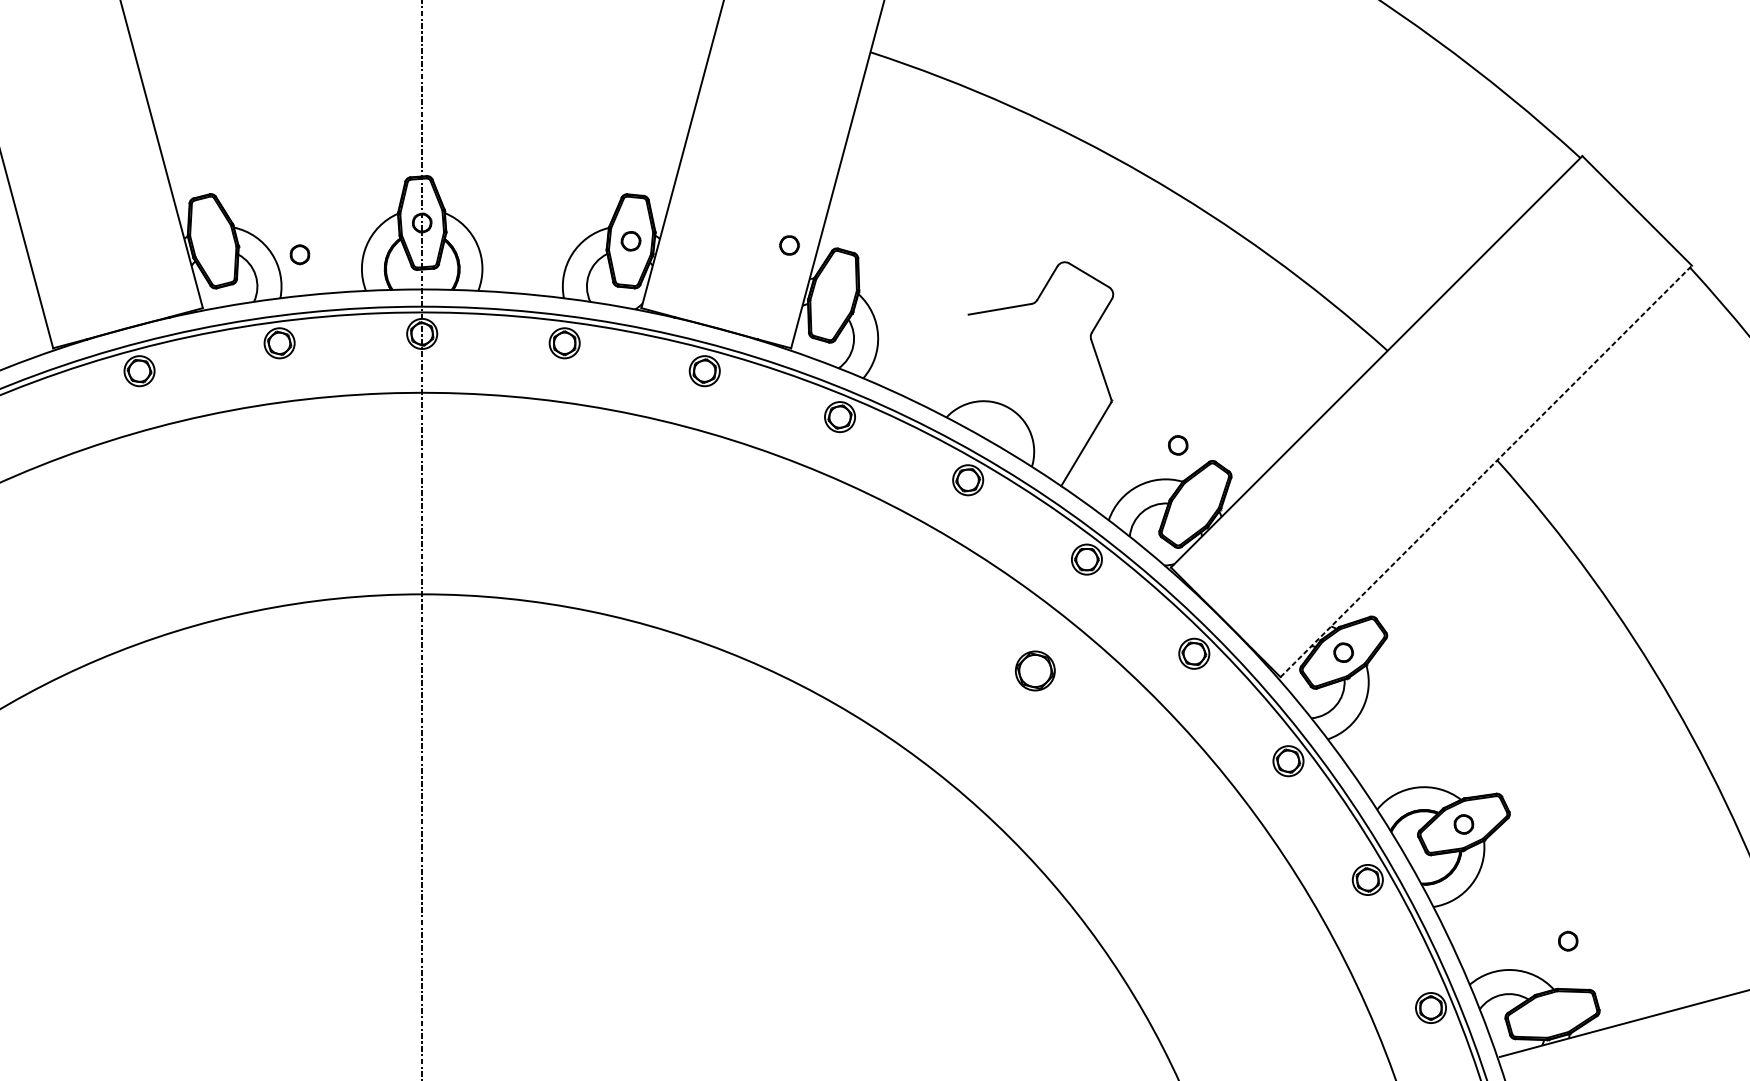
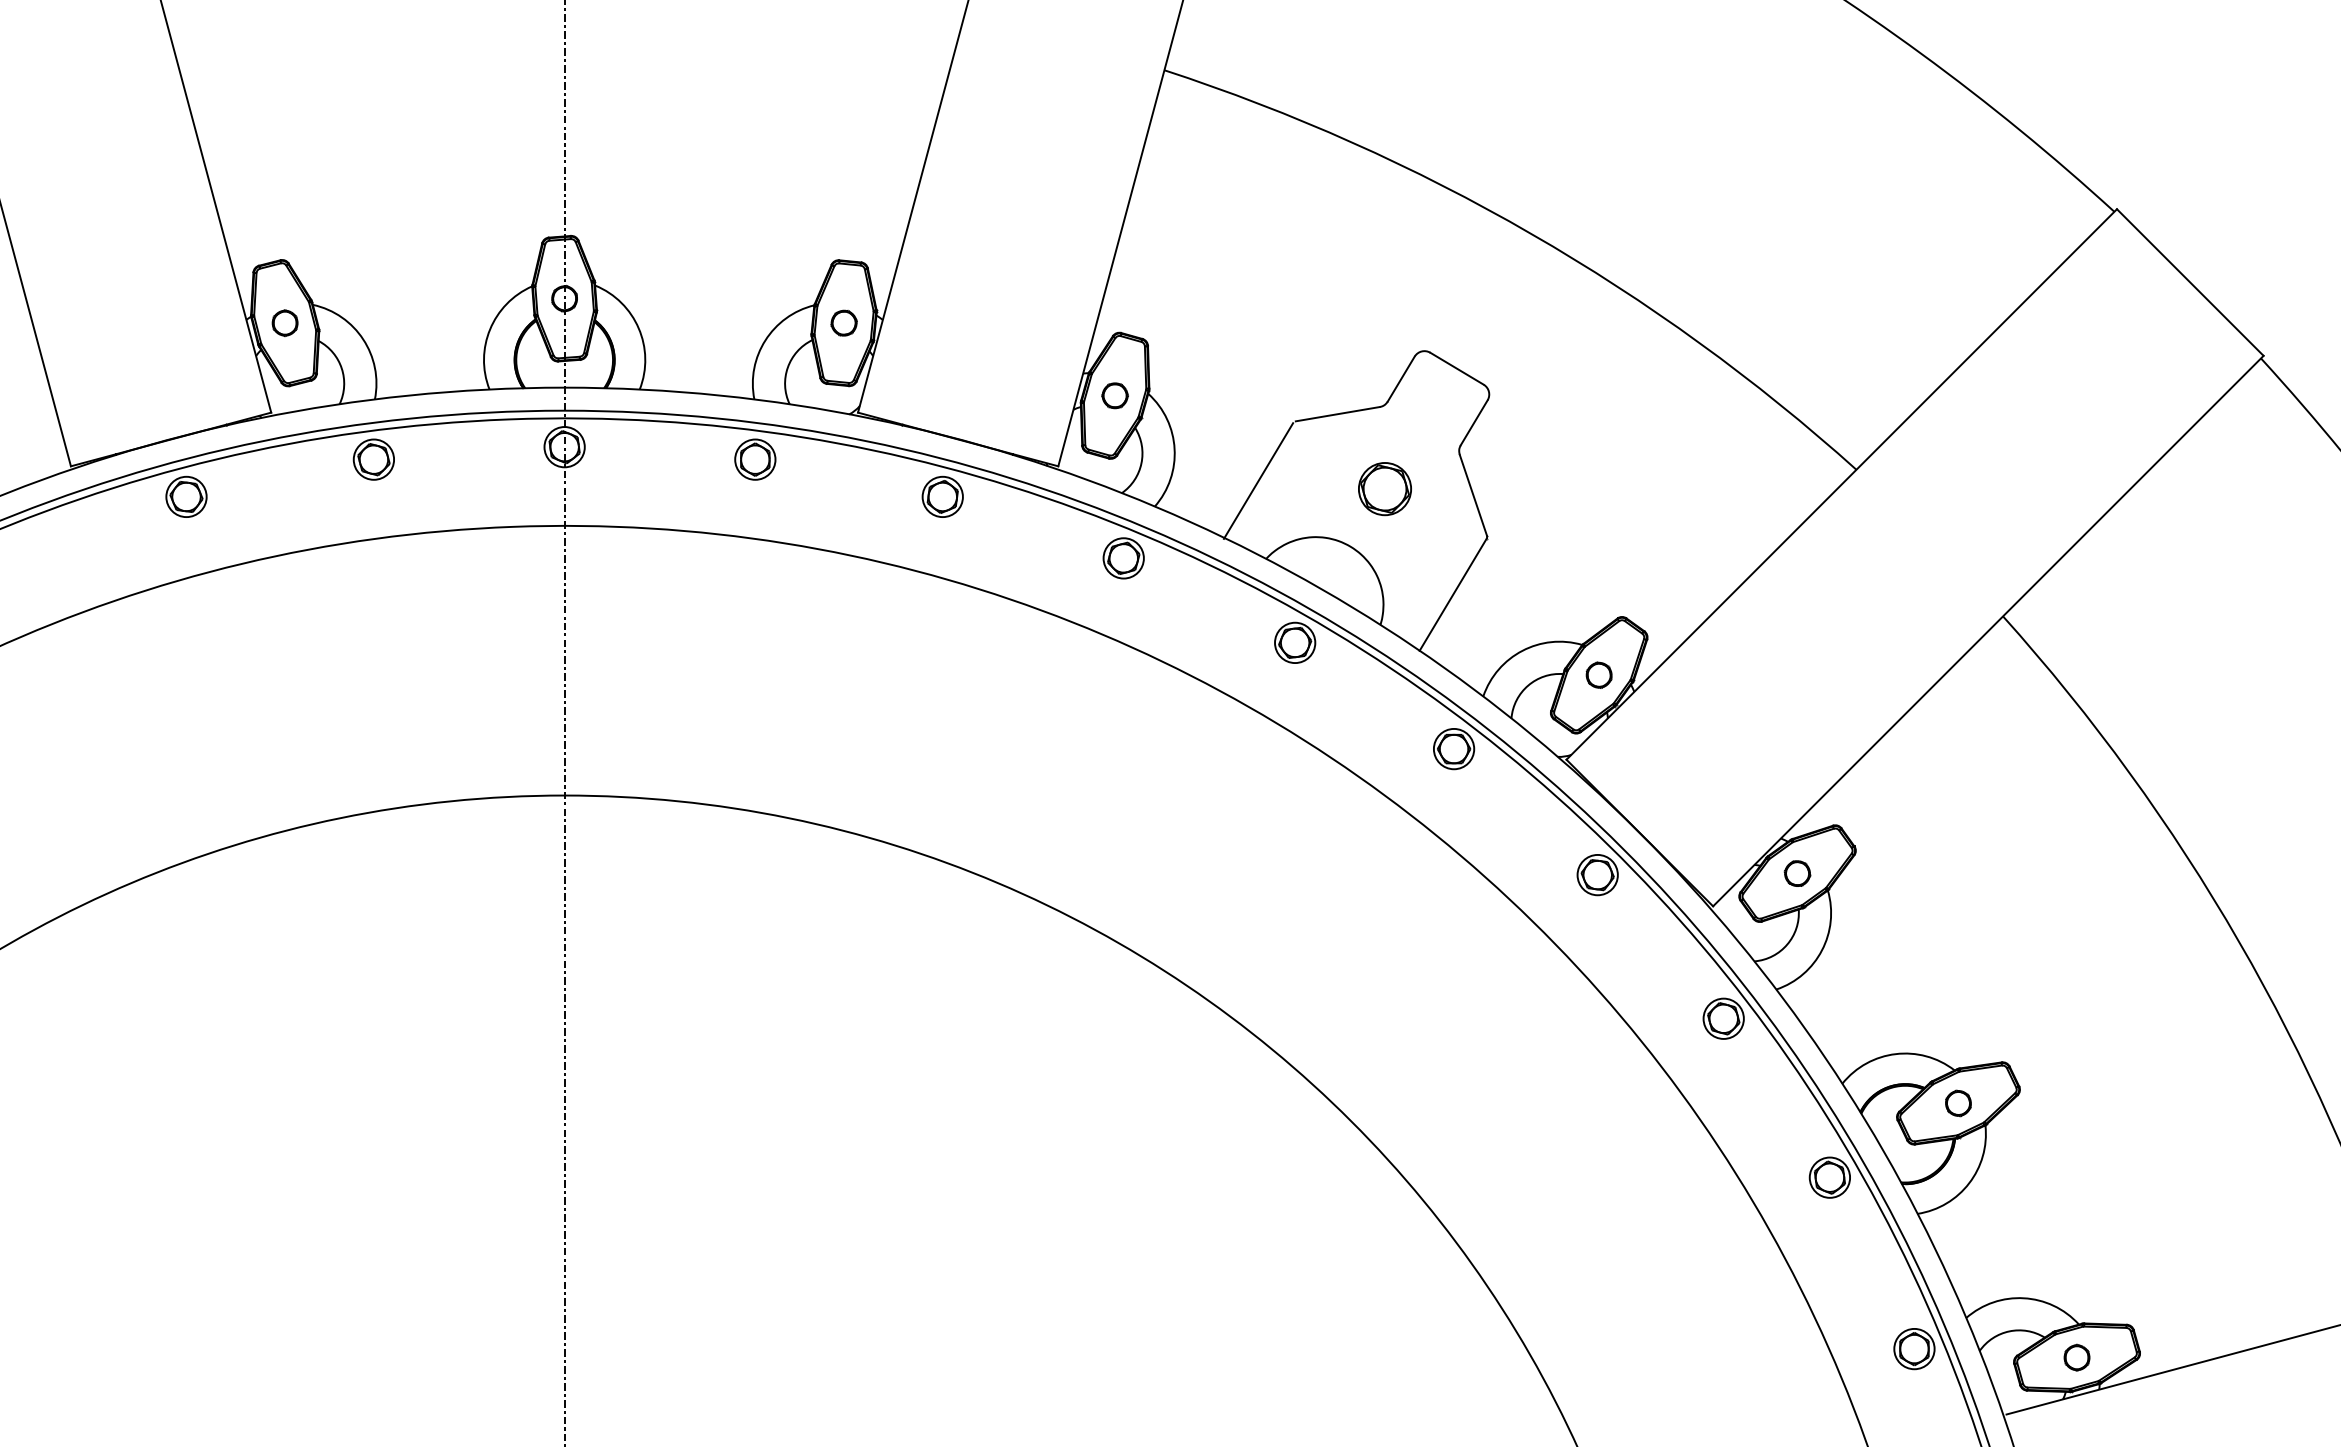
part: (789, 245) -> (1114, 395), moved
part: (299, 254) -> (284, 323), moved
line: (940, 358) -> (1258, 480), added
part: (1177, 444) -> (1598, 674), moved
line: (1486, 470) -> (1988, 630), dashed -> solid
part: (1034, 671) -> (1384, 489), moved
part: (1567, 941) -> (2076, 1357), moved

